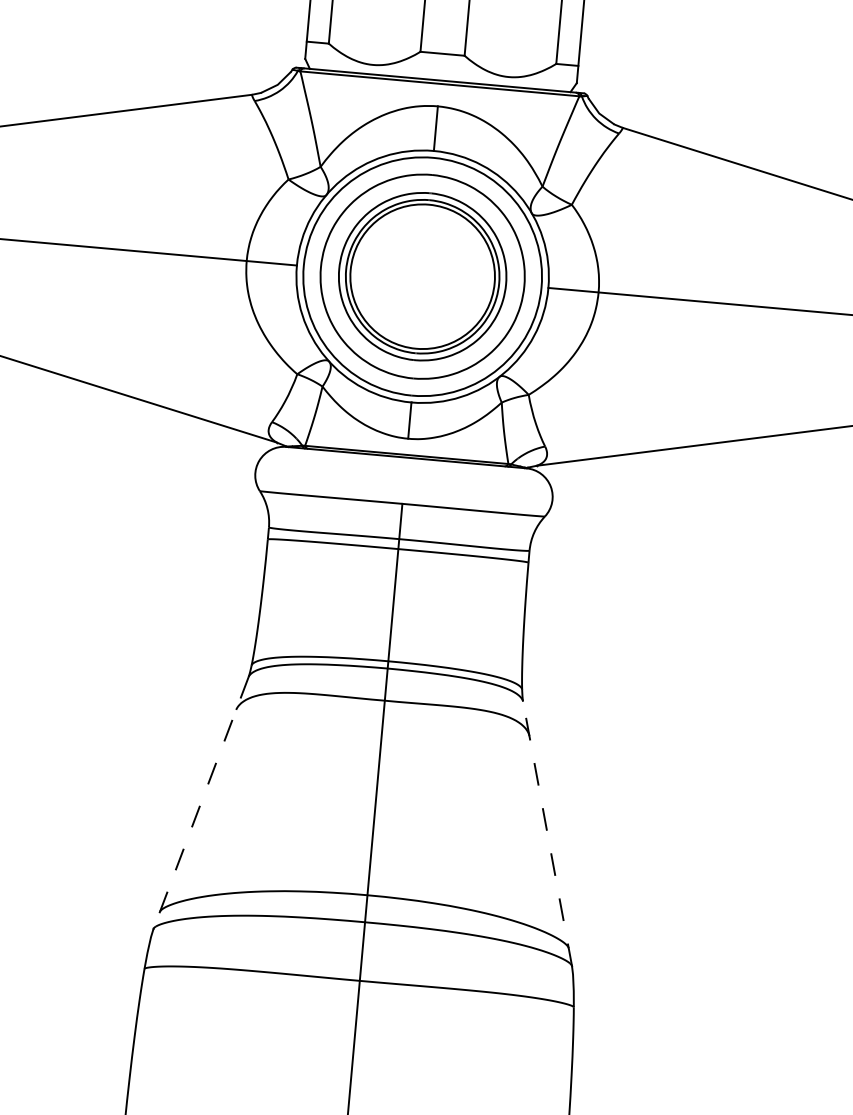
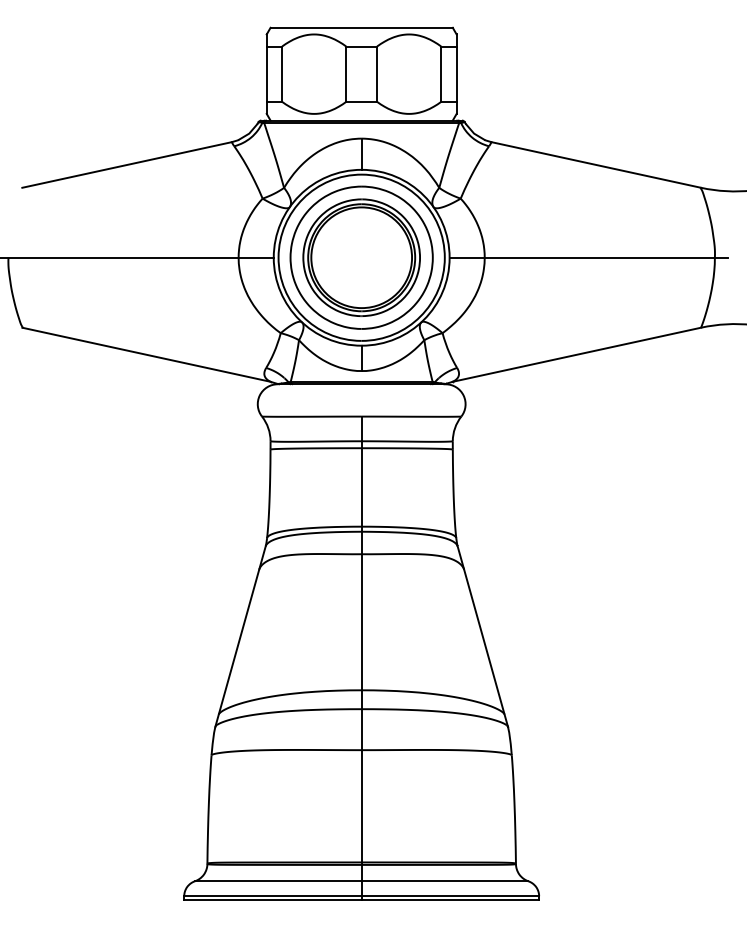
line: (201, 802) -> (240, 636), dashed -> solid
line: (547, 833) -> (482, 636), dashed -> solid

